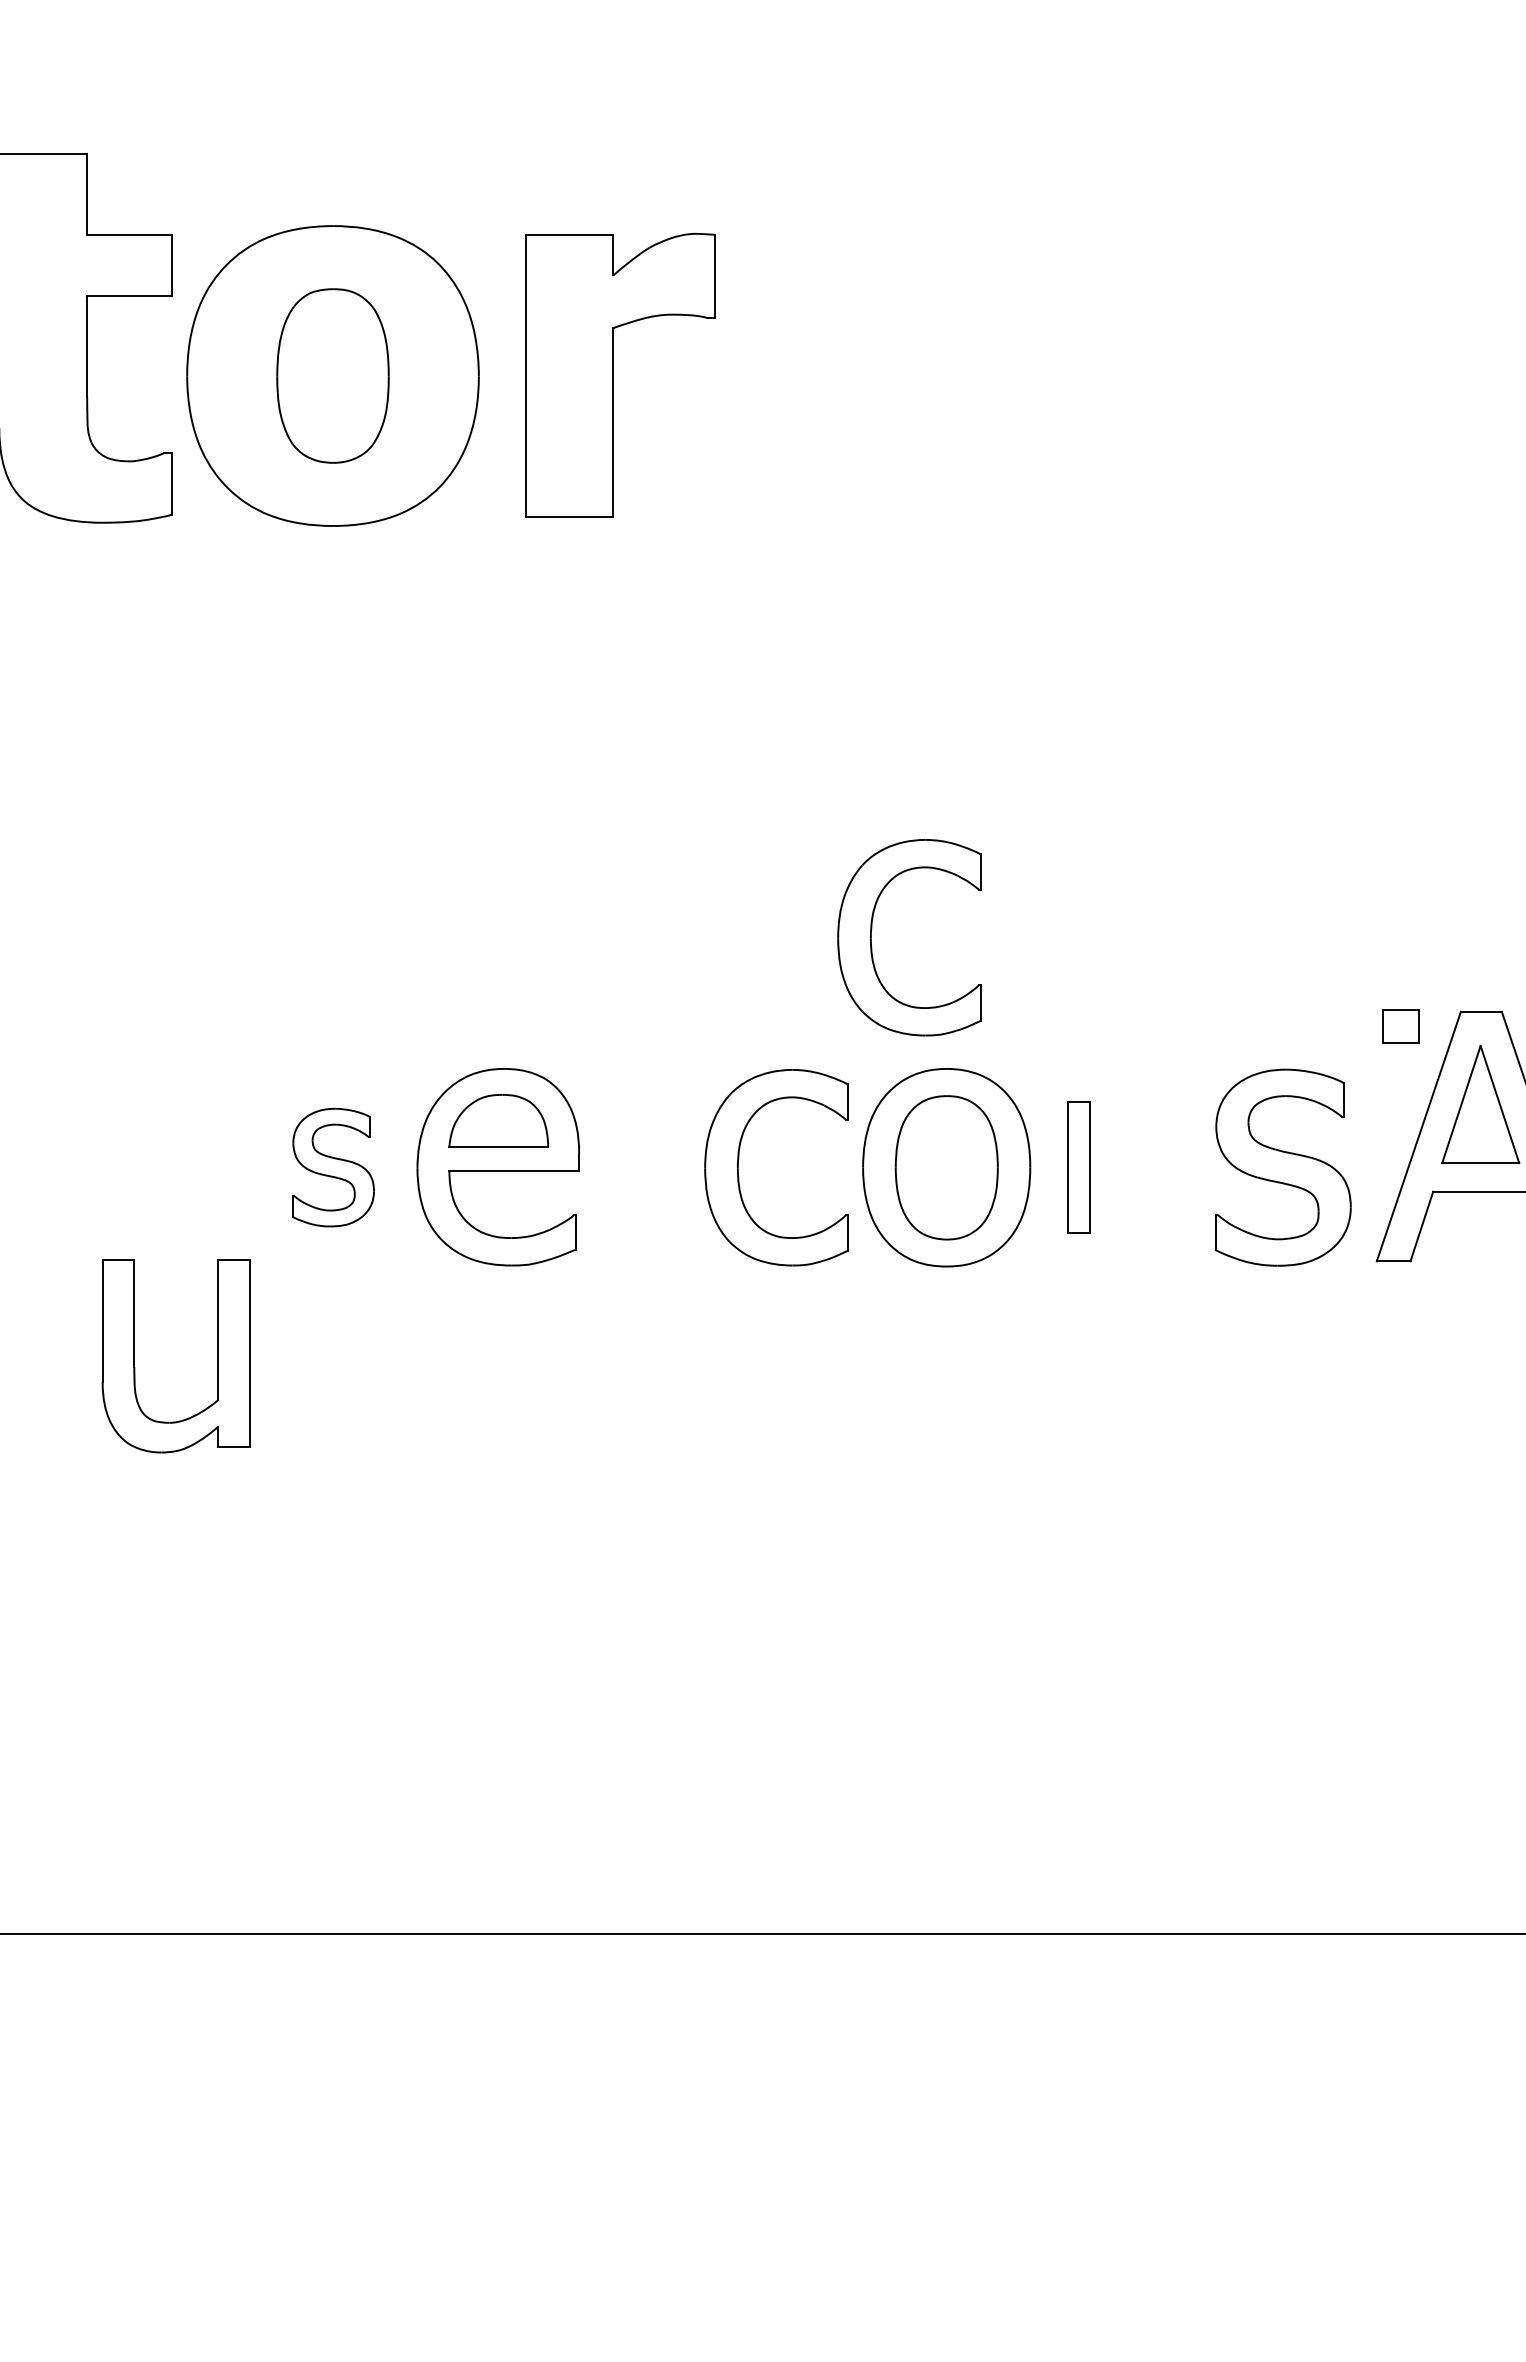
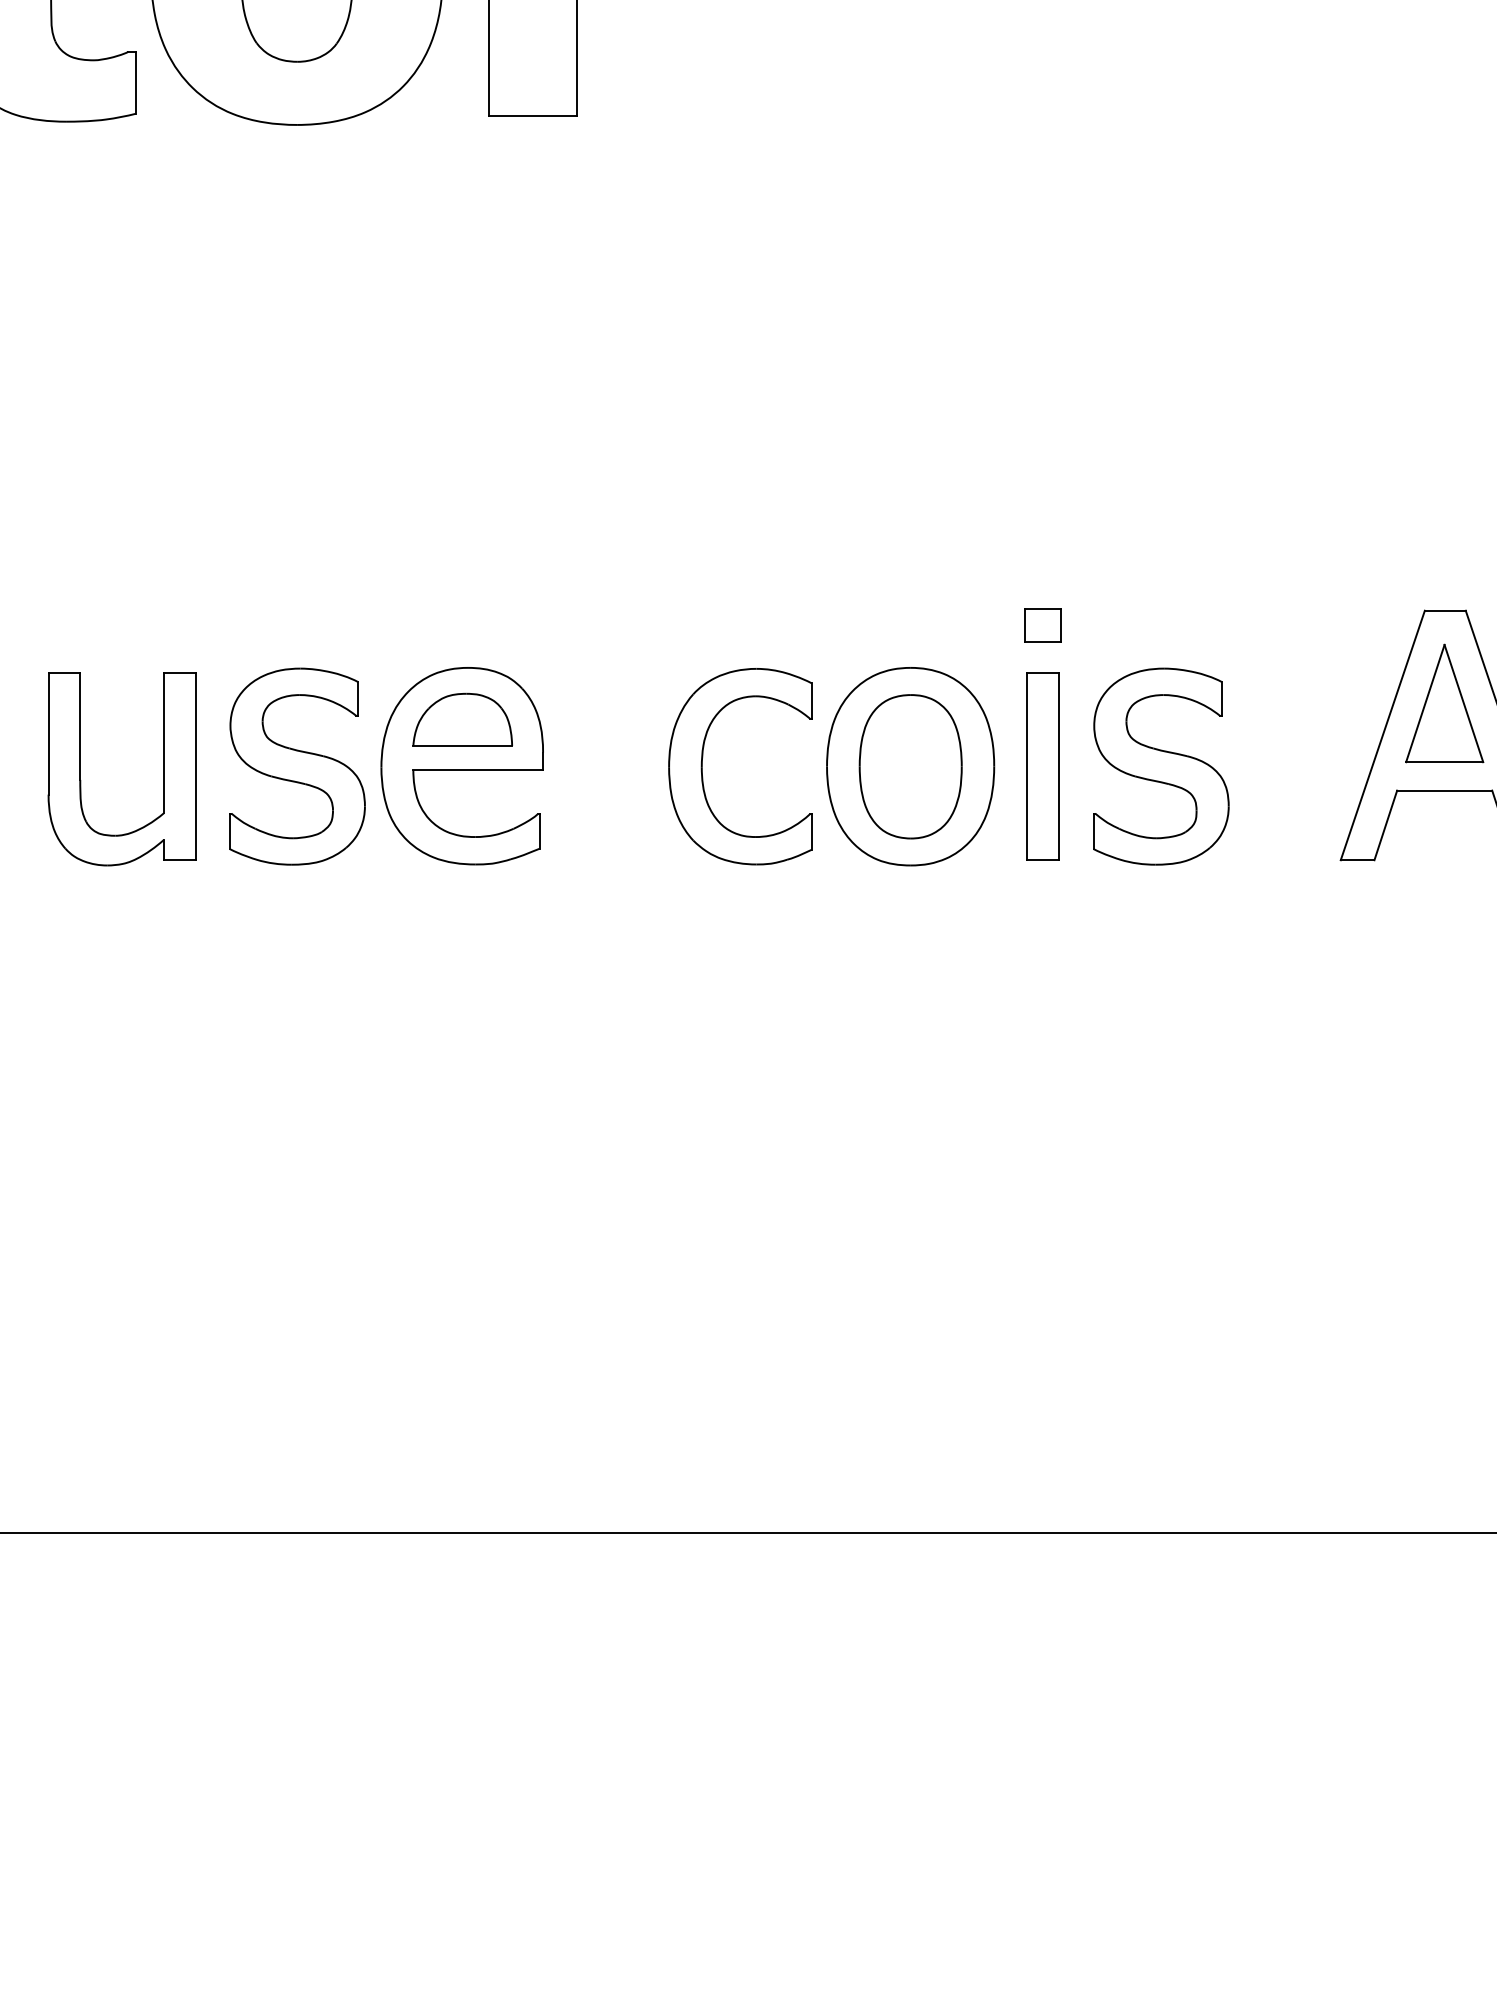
part: (872, 929) -> (836, 528), removed
part: (1400, 1026) -> (1042, 625), moved
part: (333, 1167) -> (297, 766), size x1.67
part: (1078, 1167) -> (1042, 766), size x1.43
part: (1283, 1167) -> (1161, 766), moved
part: (134, 1356) -> (80, 769), moved

